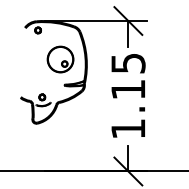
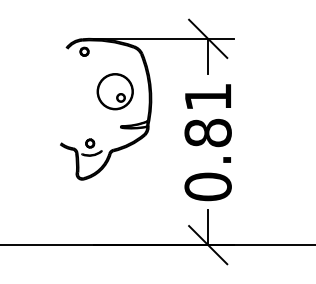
text: (127, 96) -> (207, 142), 1.15 -> 0.81

